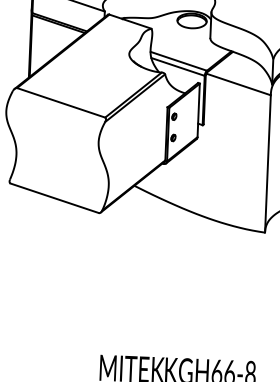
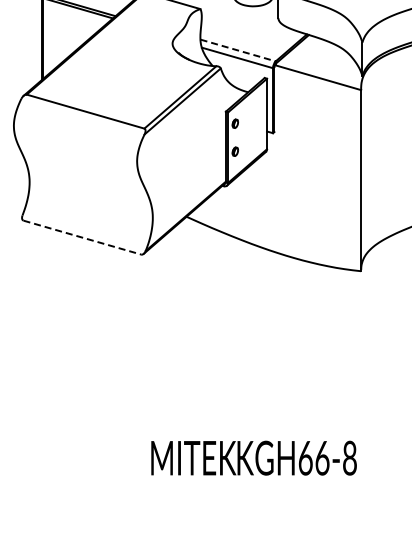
line: (179, 61) -> (238, 50), solid -> dashed
line: (54, 198) -> (82, 237), solid -> dashed

